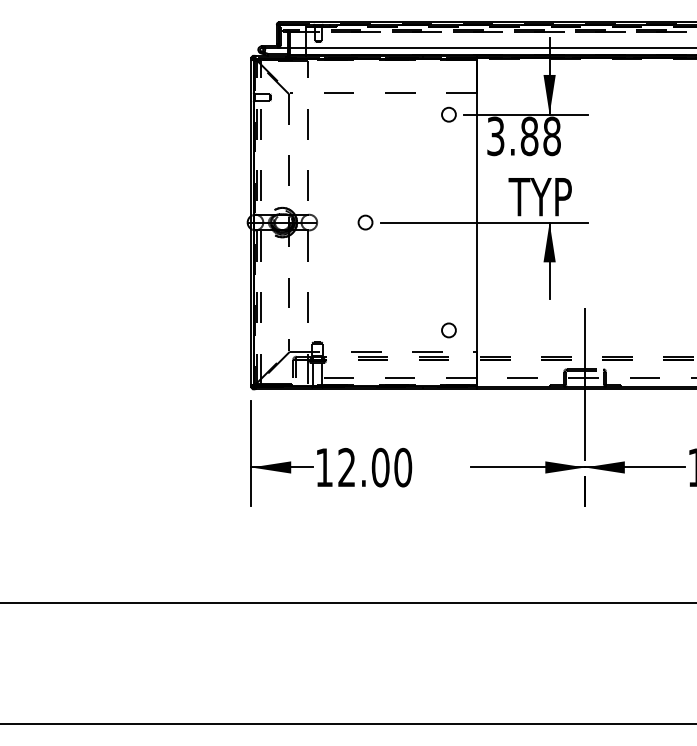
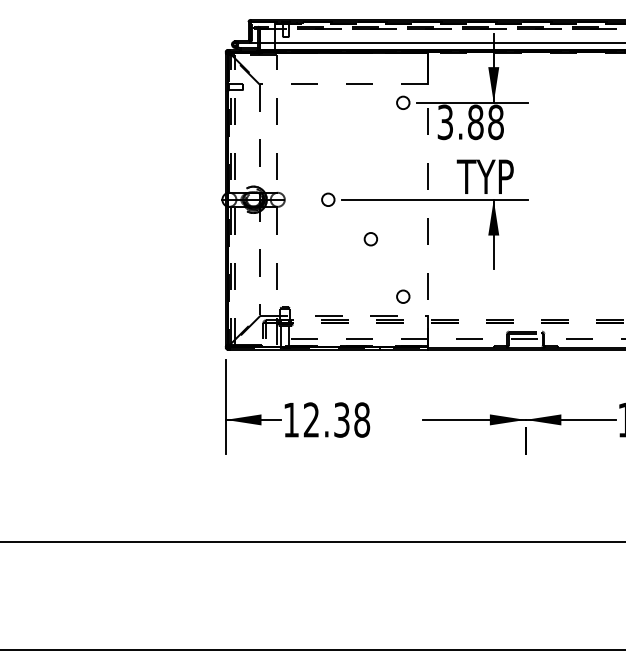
line: (476, 223) -> (428, 200), solid -> dashed
circle: (412, 266) -> (370, 239), added
line: (585, 378) -> (525, 339), removed
text: (391, 467) -> (351, 419), 12.00 -> 12.38

